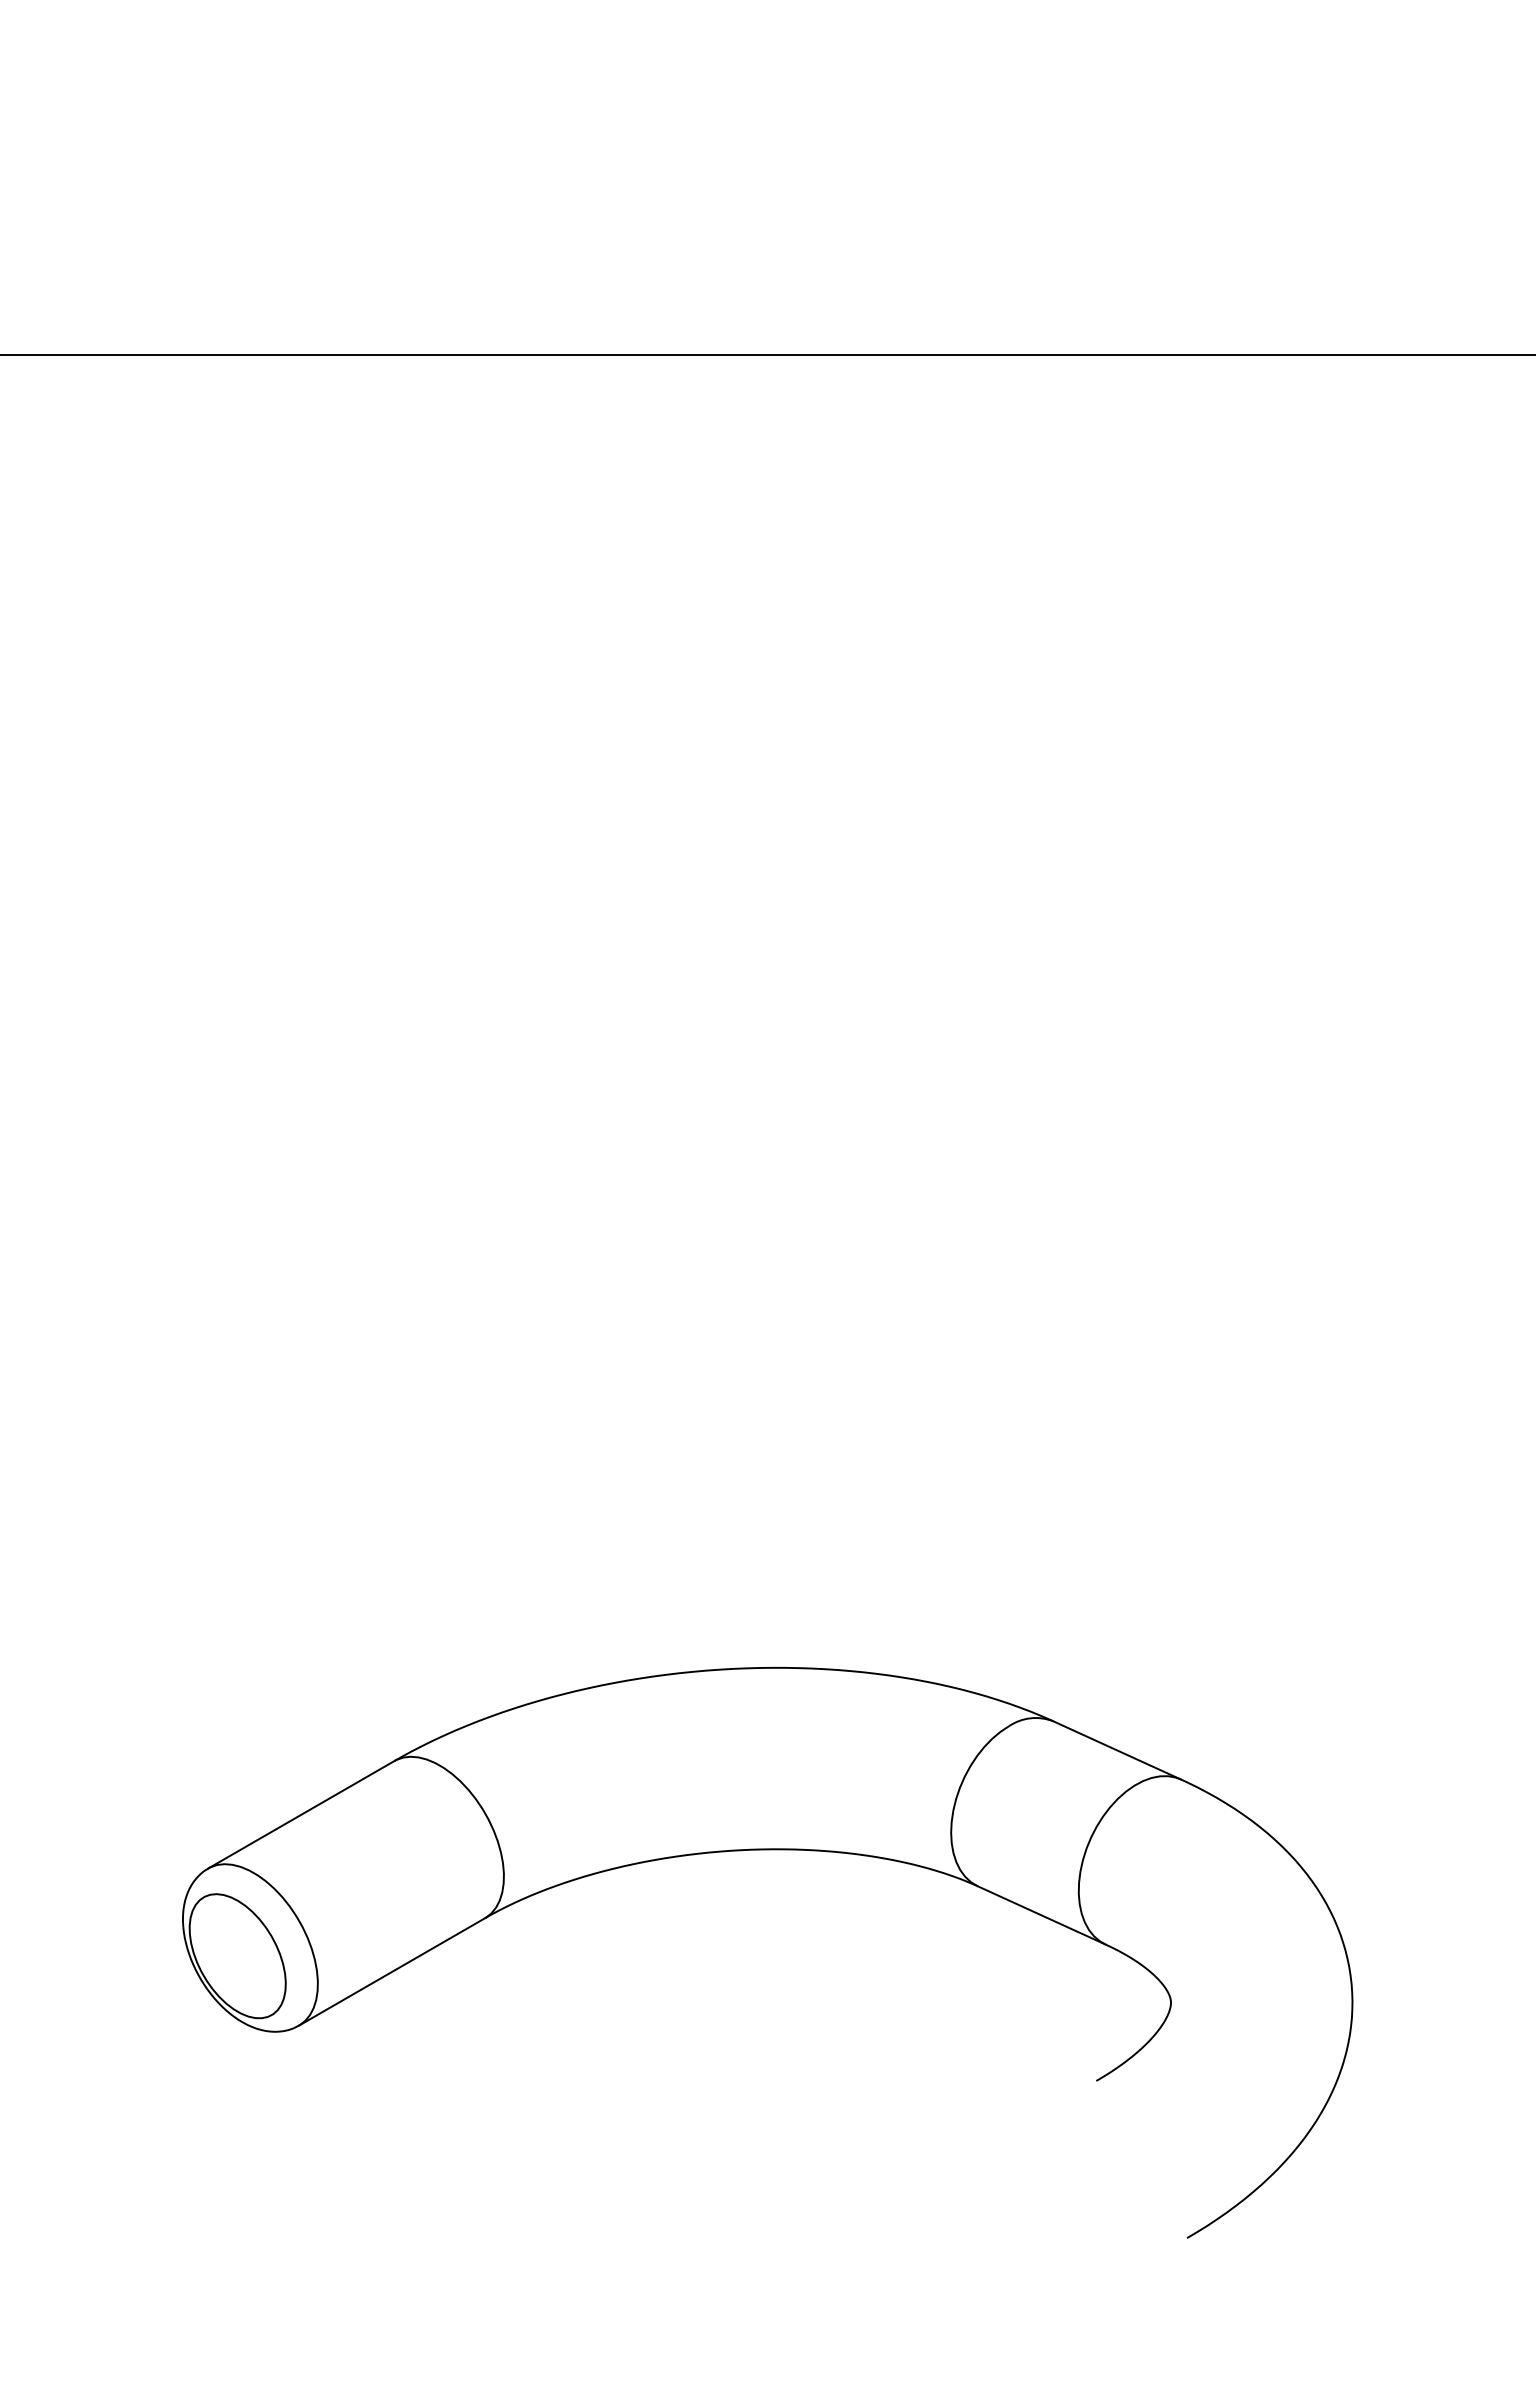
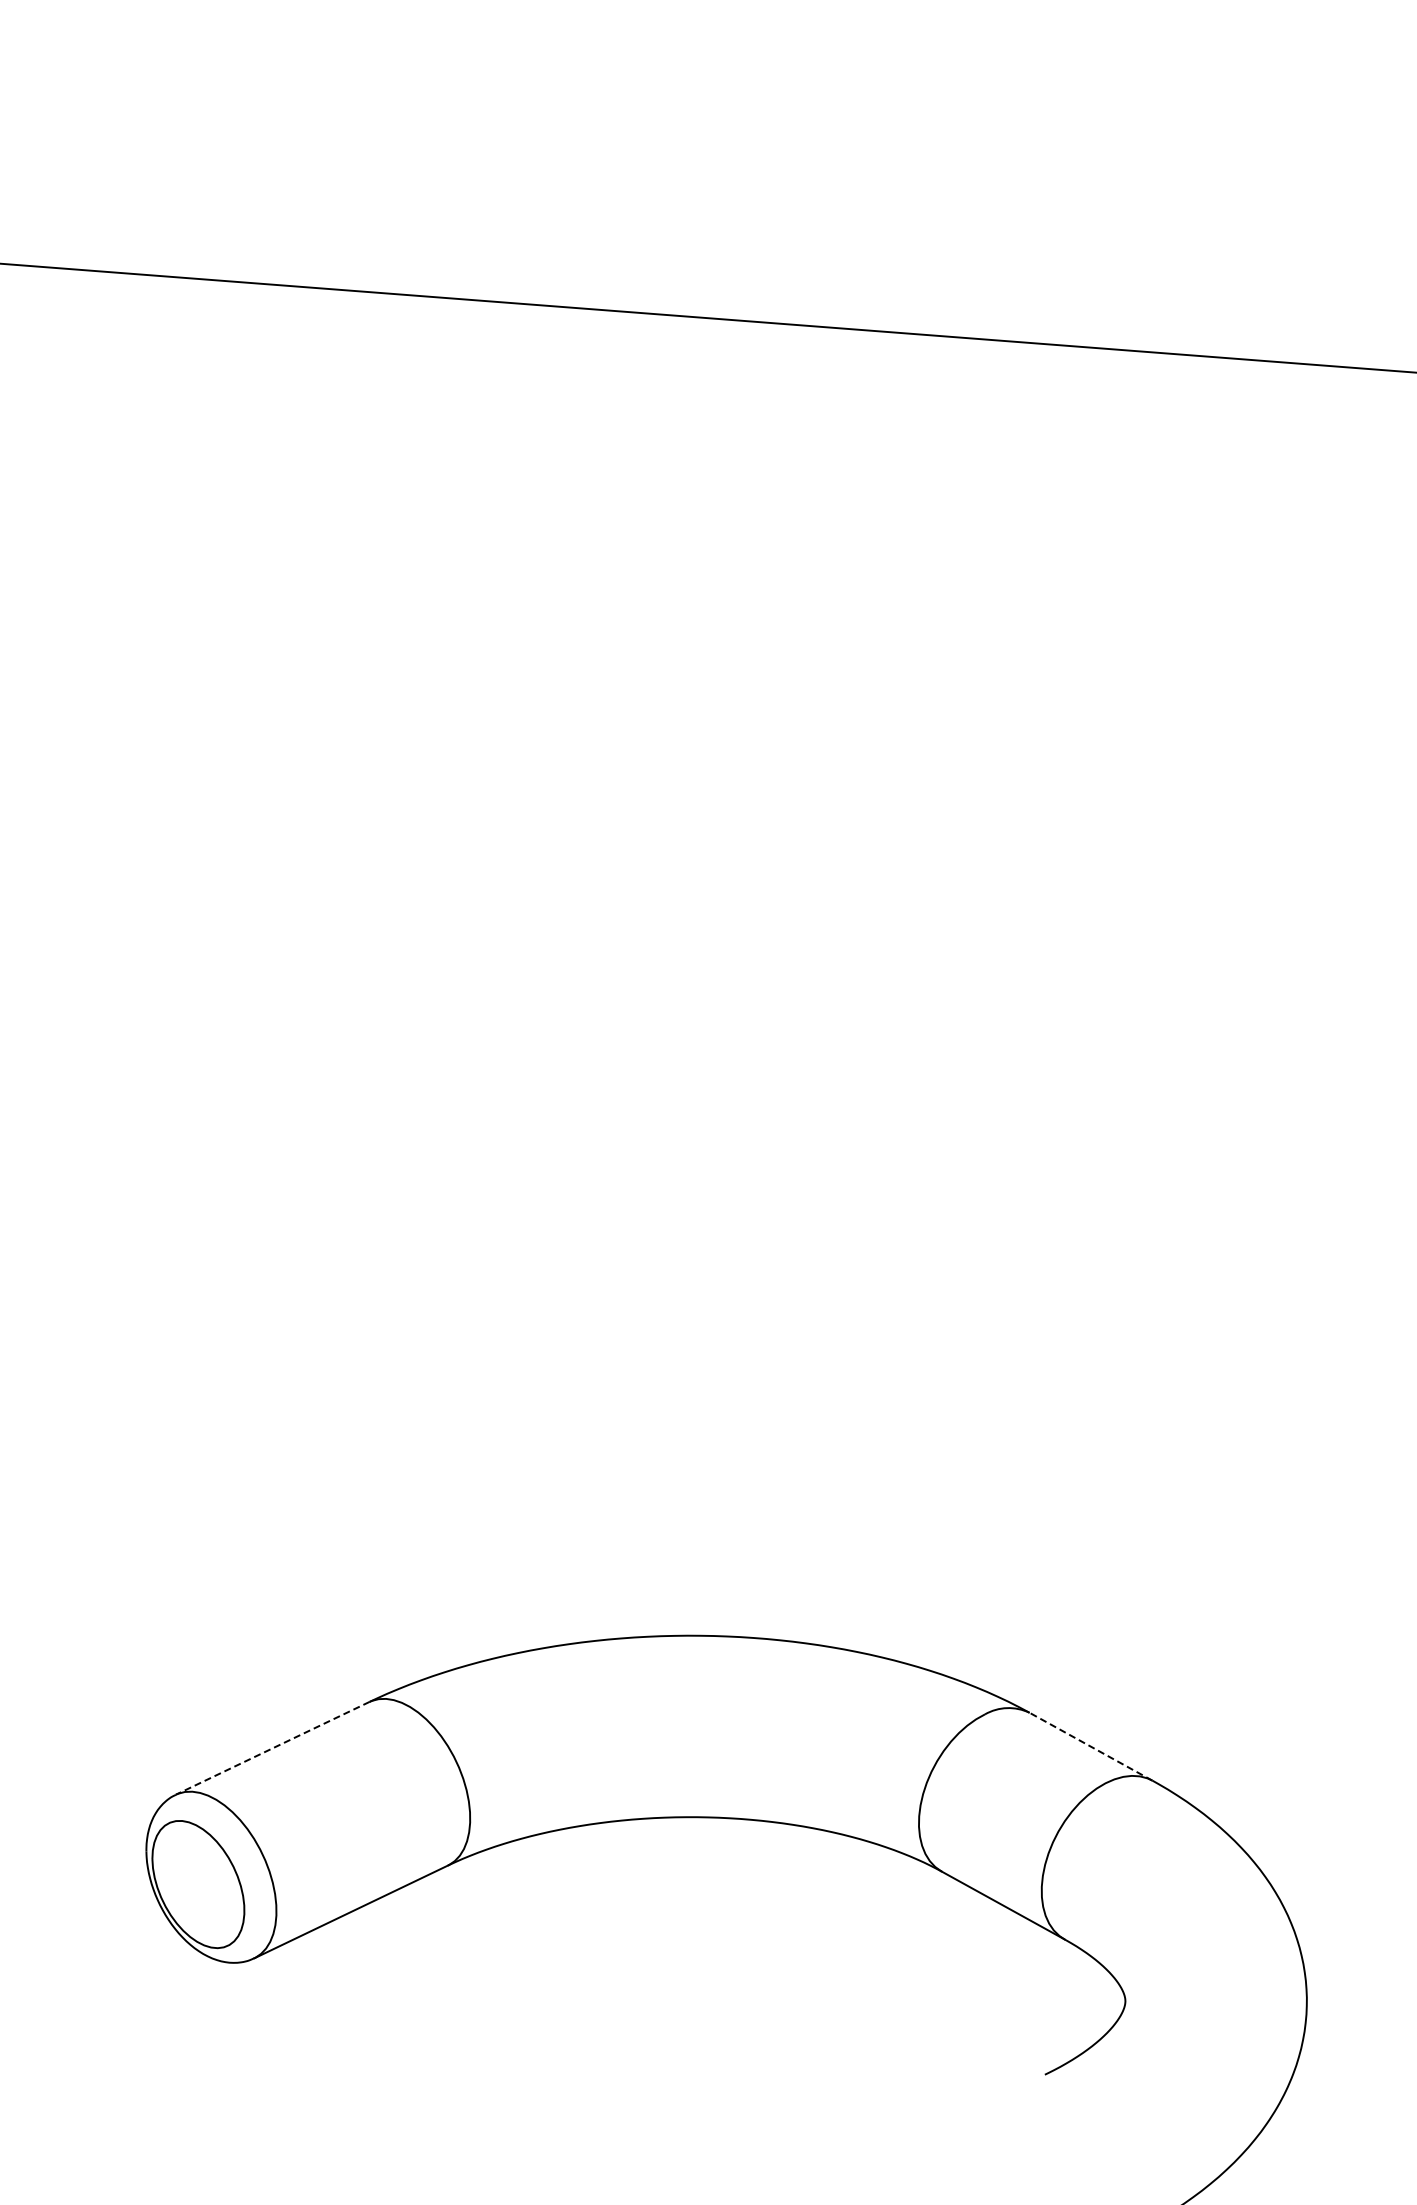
line: (1116, 1750) -> (1090, 1746), solid -> dashed
line: (301, 1814) -> (272, 1748), solid -> dashed

